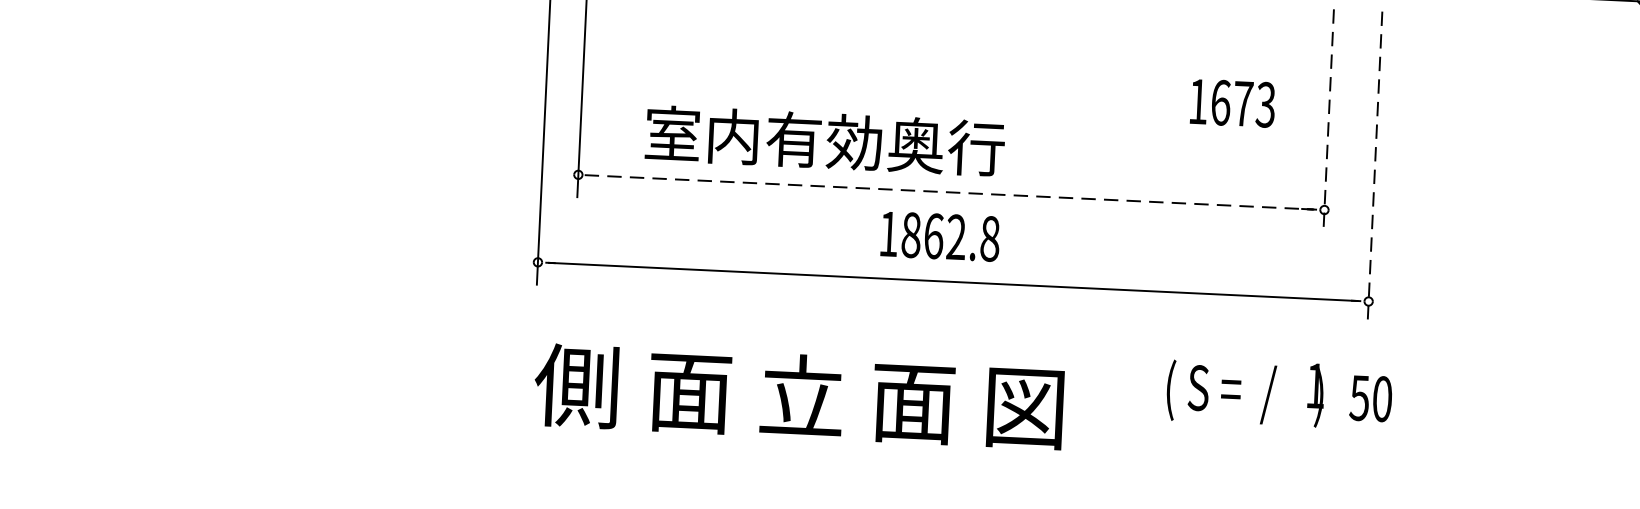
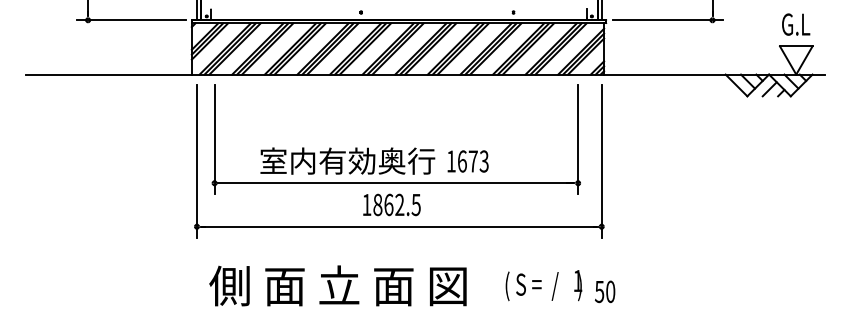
text: (1231, 103) -> (467, 161), moved
line: (1329, 122) -> (578, 140), dashed -> solid
text: (824, 139) -> (347, 160), moved
line: (1374, 169) -> (601, 162), dashed -> solid
line: (949, 192) -> (395, 183), dashed -> solid
text: (988, 237) -> (415, 204), 1862.8 -> 1862.5
text: (1244, 391) -> (543, 285), moved
text: (798, 395) -> (337, 285), moved
text: (1371, 397) -> (605, 291), moved

